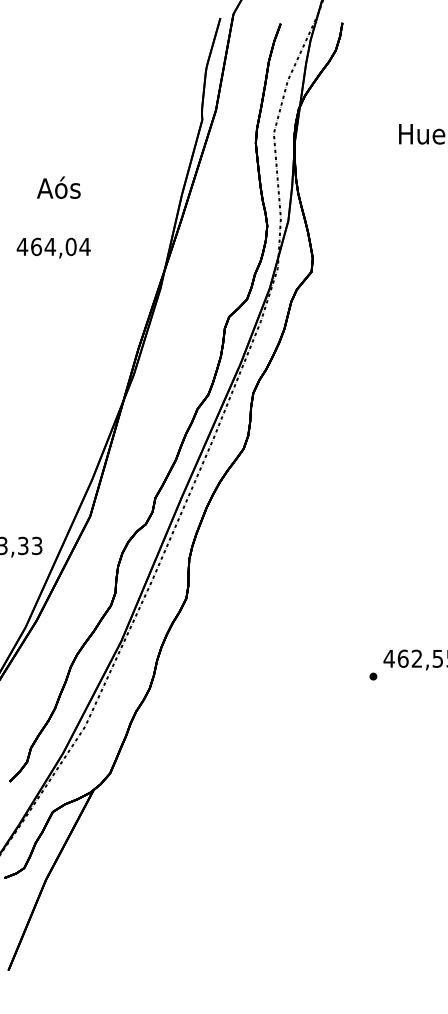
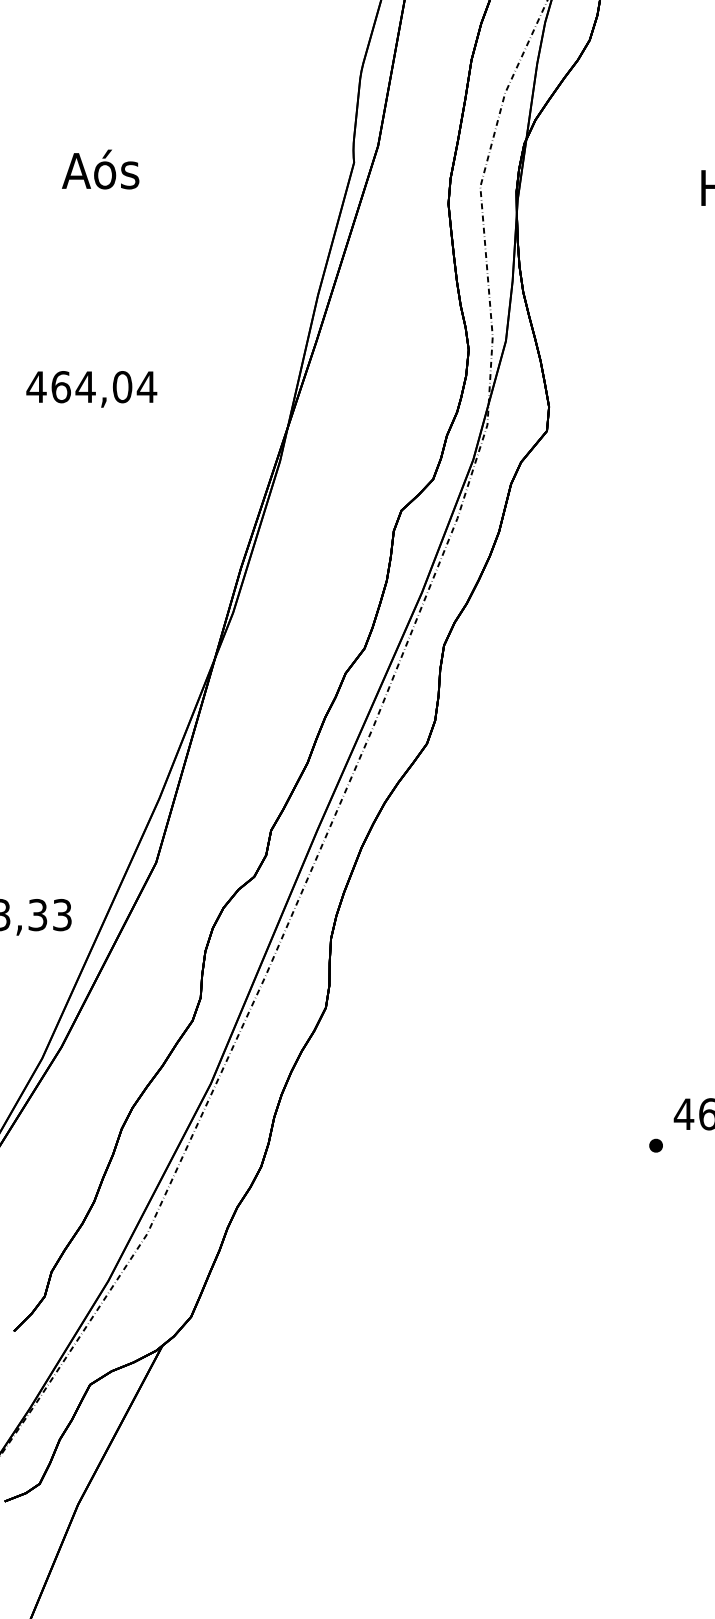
text: (58, 187) -> (100, 169), moved

